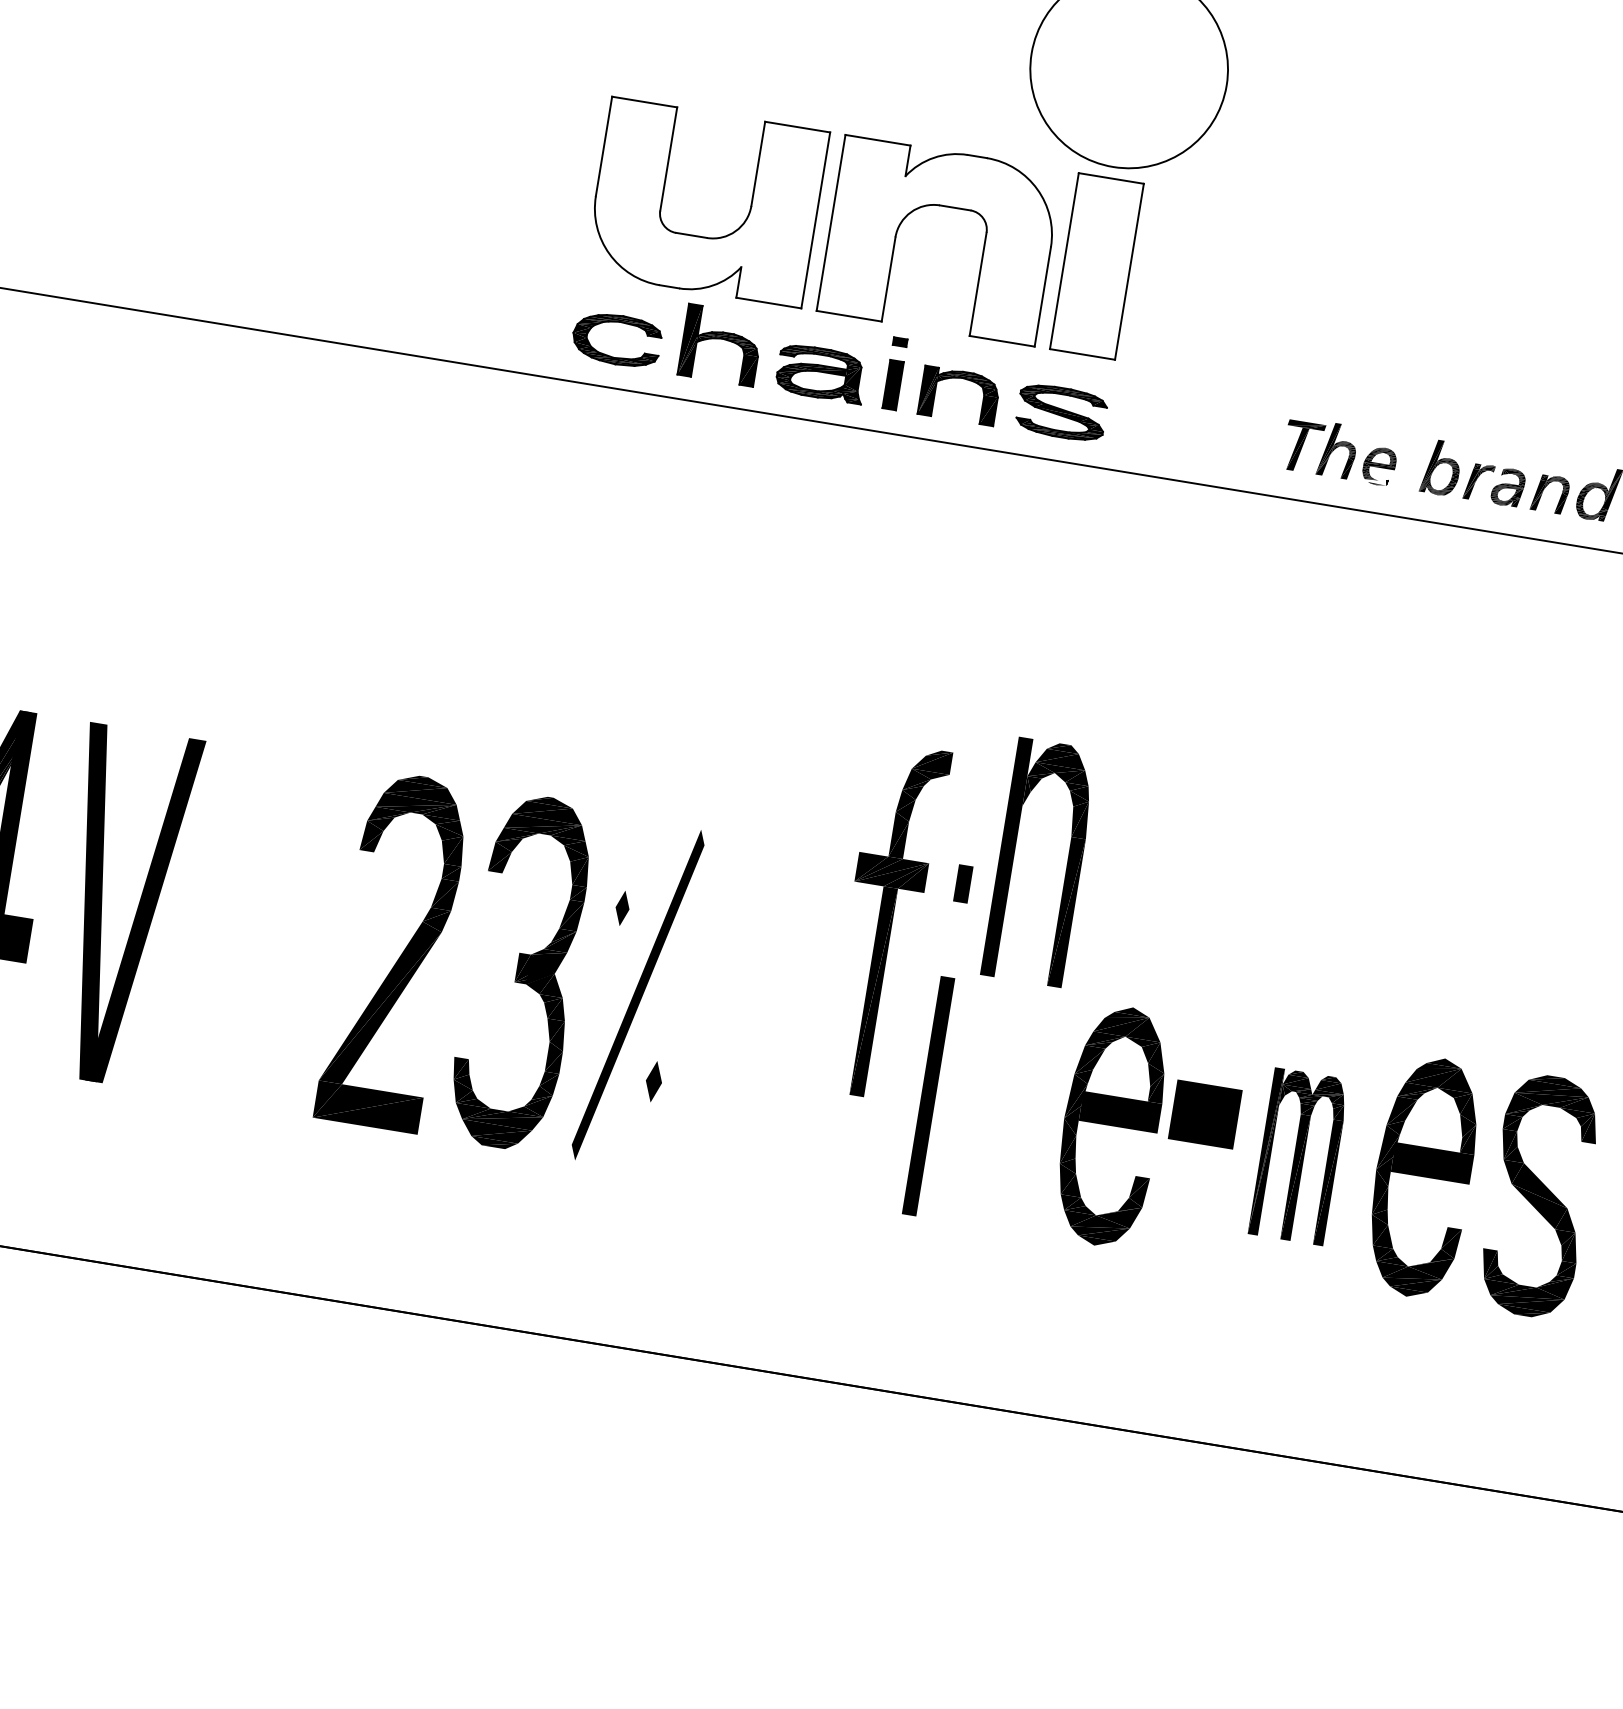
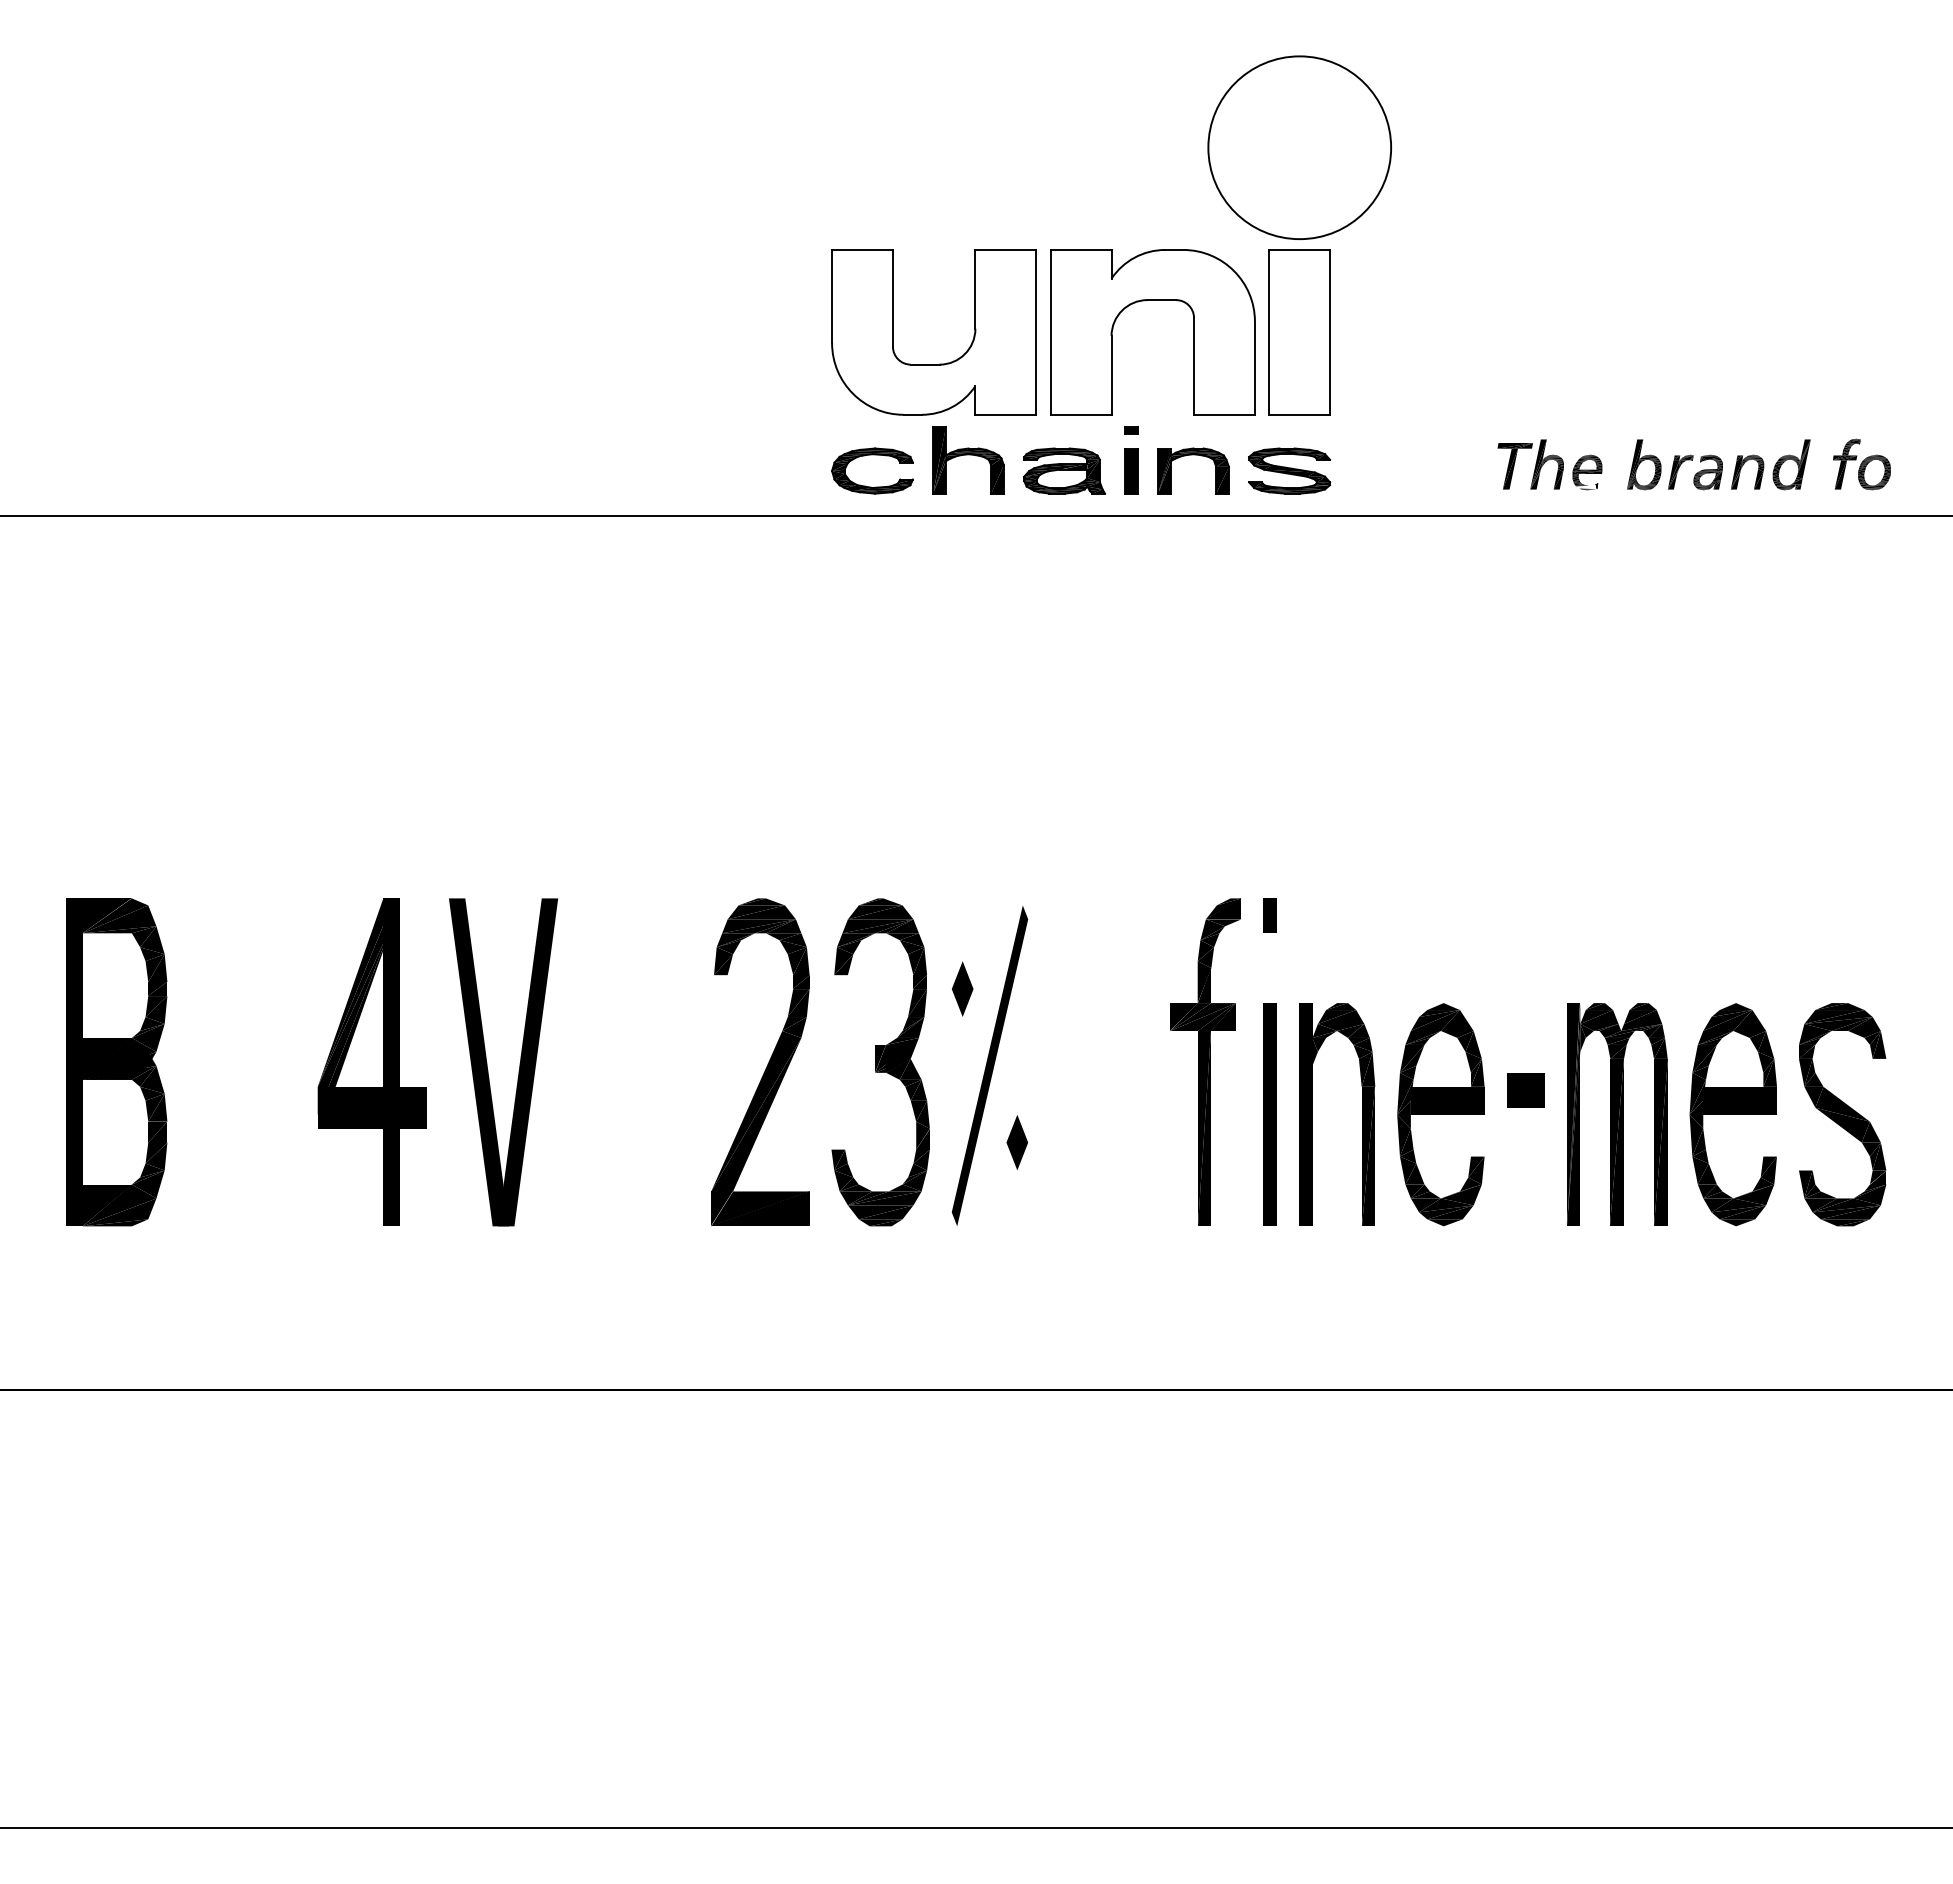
part: (1014, 857) -> (1312, 1114), moved
part: (622, 907) -> (962, 988), size x1.67
part: (886, 920) -> (1205, 1061), moved
part: (654, 1081) -> (1017, 1142), size x1.43
part: (1205, 1114) -> (1525, 1090), size x0.62
part: (1299, 1156) -> (1617, 1114), size x1.43

